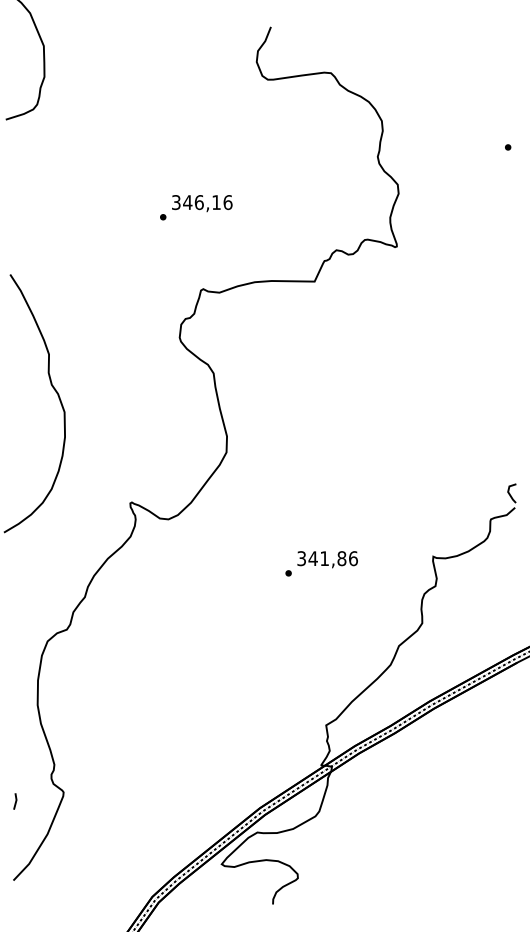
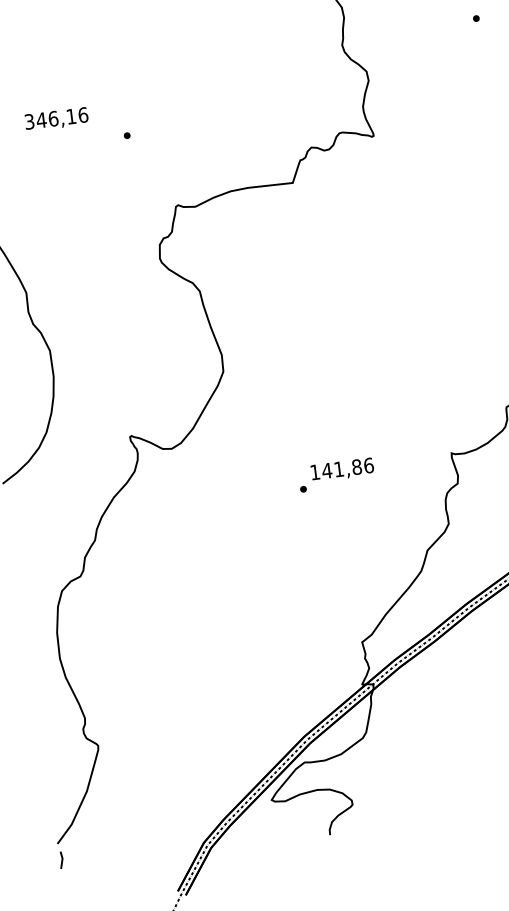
text: (202, 203) -> (56, 119), moved
text: (301, 558) -> (314, 472), 341,86 -> 141,86
line: (15, 801) -> (61, 860), moved

